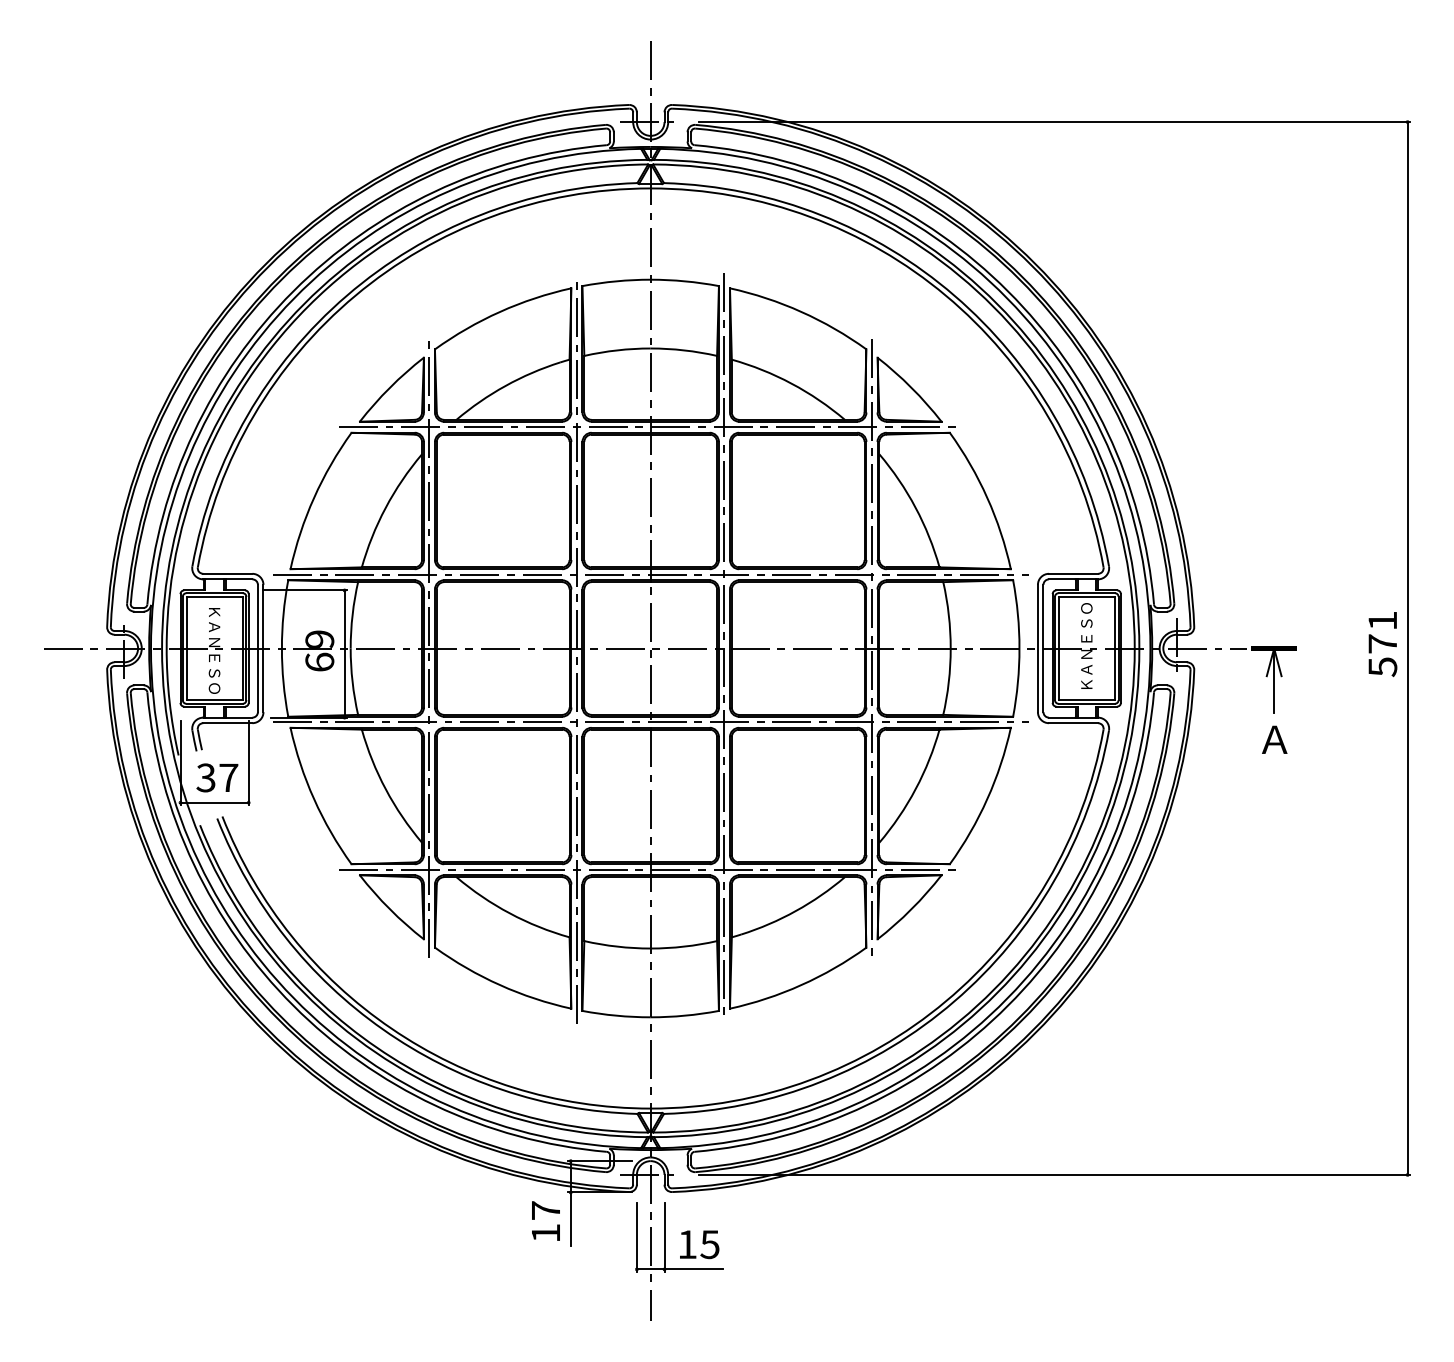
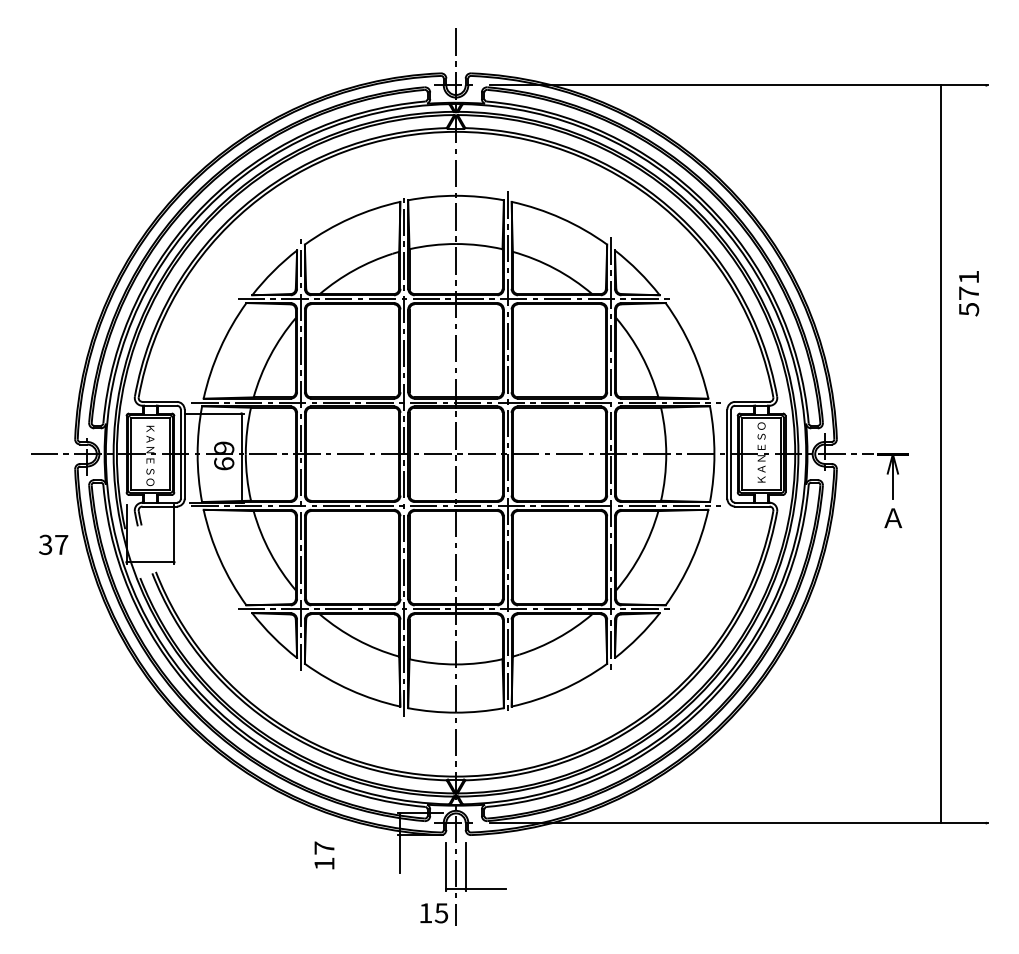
text: (1382, 644) -> (968, 293), moved
line: (1407, 648) -> (940, 454), moved
text: (217, 777) -> (53, 544), moved
text: (545, 1220) -> (324, 855), moved
text: (699, 1244) -> (434, 913), moved

